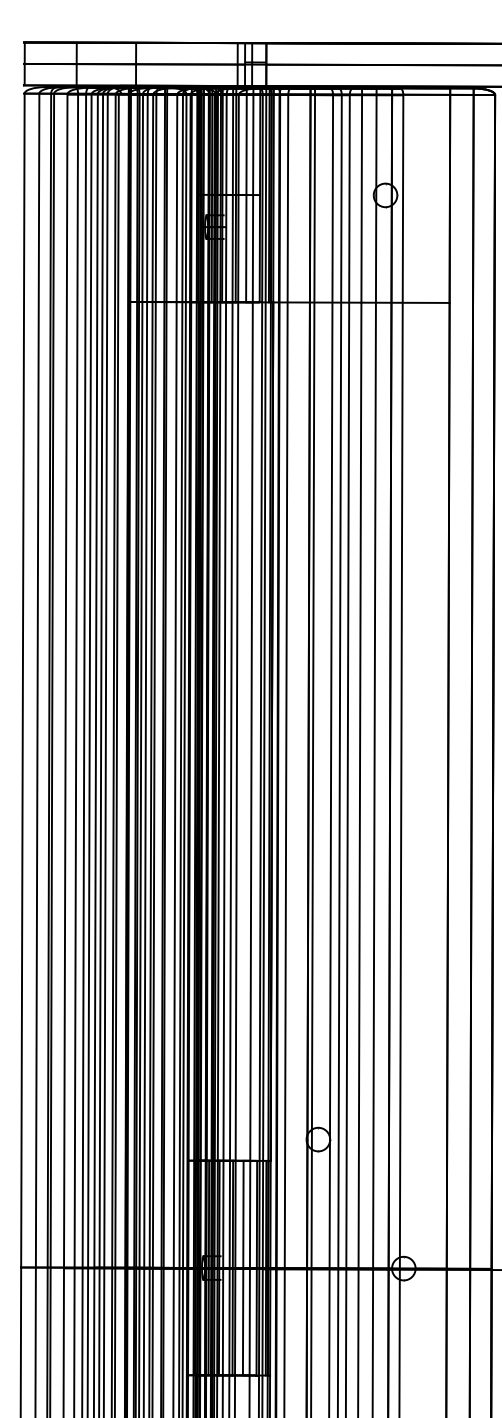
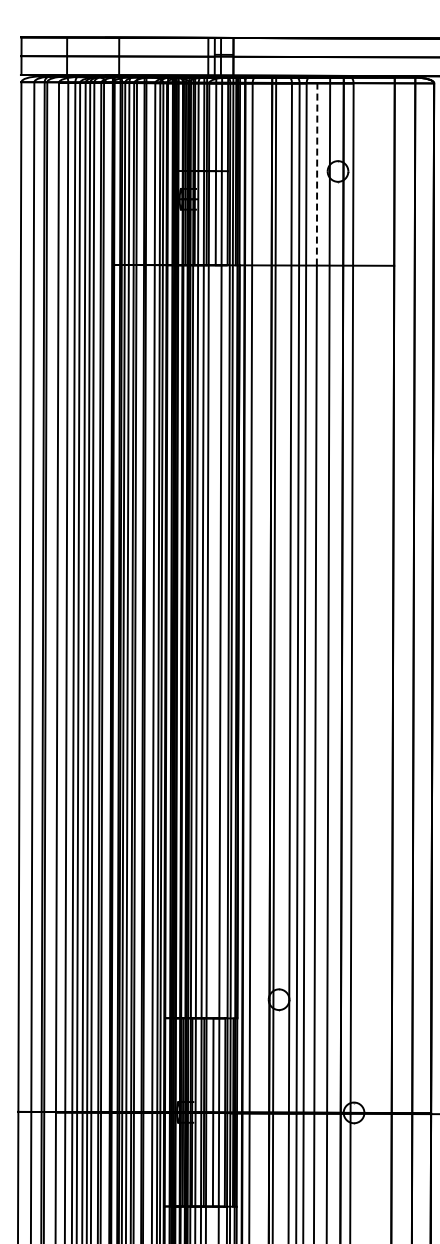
line: (362, 194) -> (317, 170), solid -> dashed

